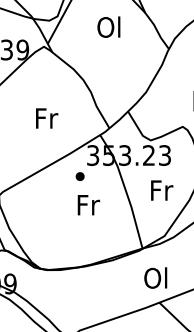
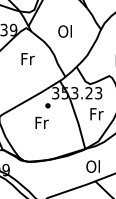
text: (107, 27) -> (64, 31), moved
text: (46, 119) -> (27, 59), moved
text: (87, 204) -> (41, 122), moved

